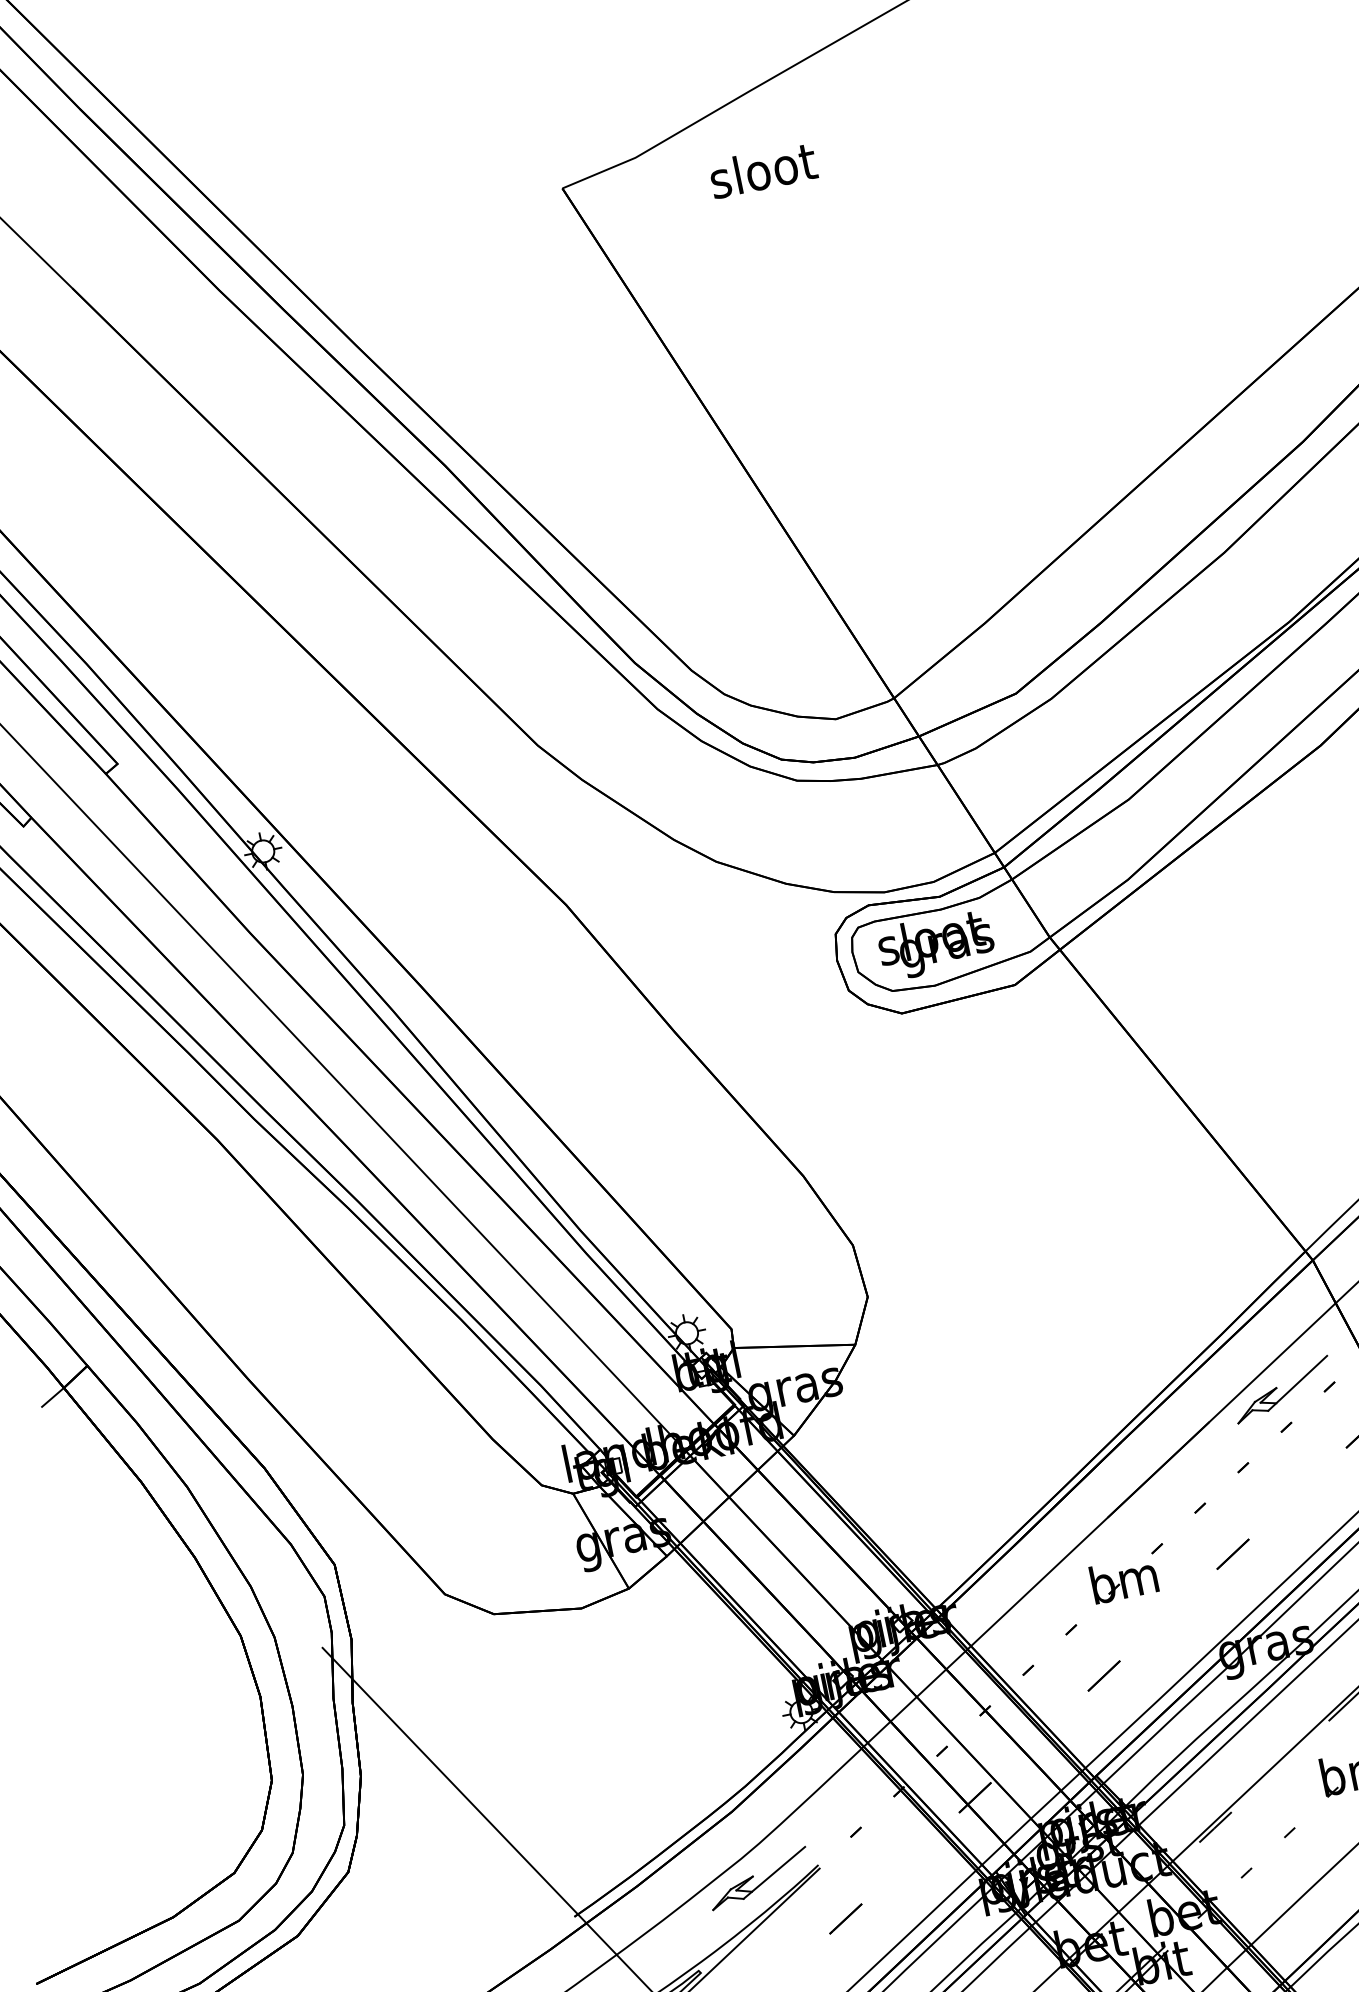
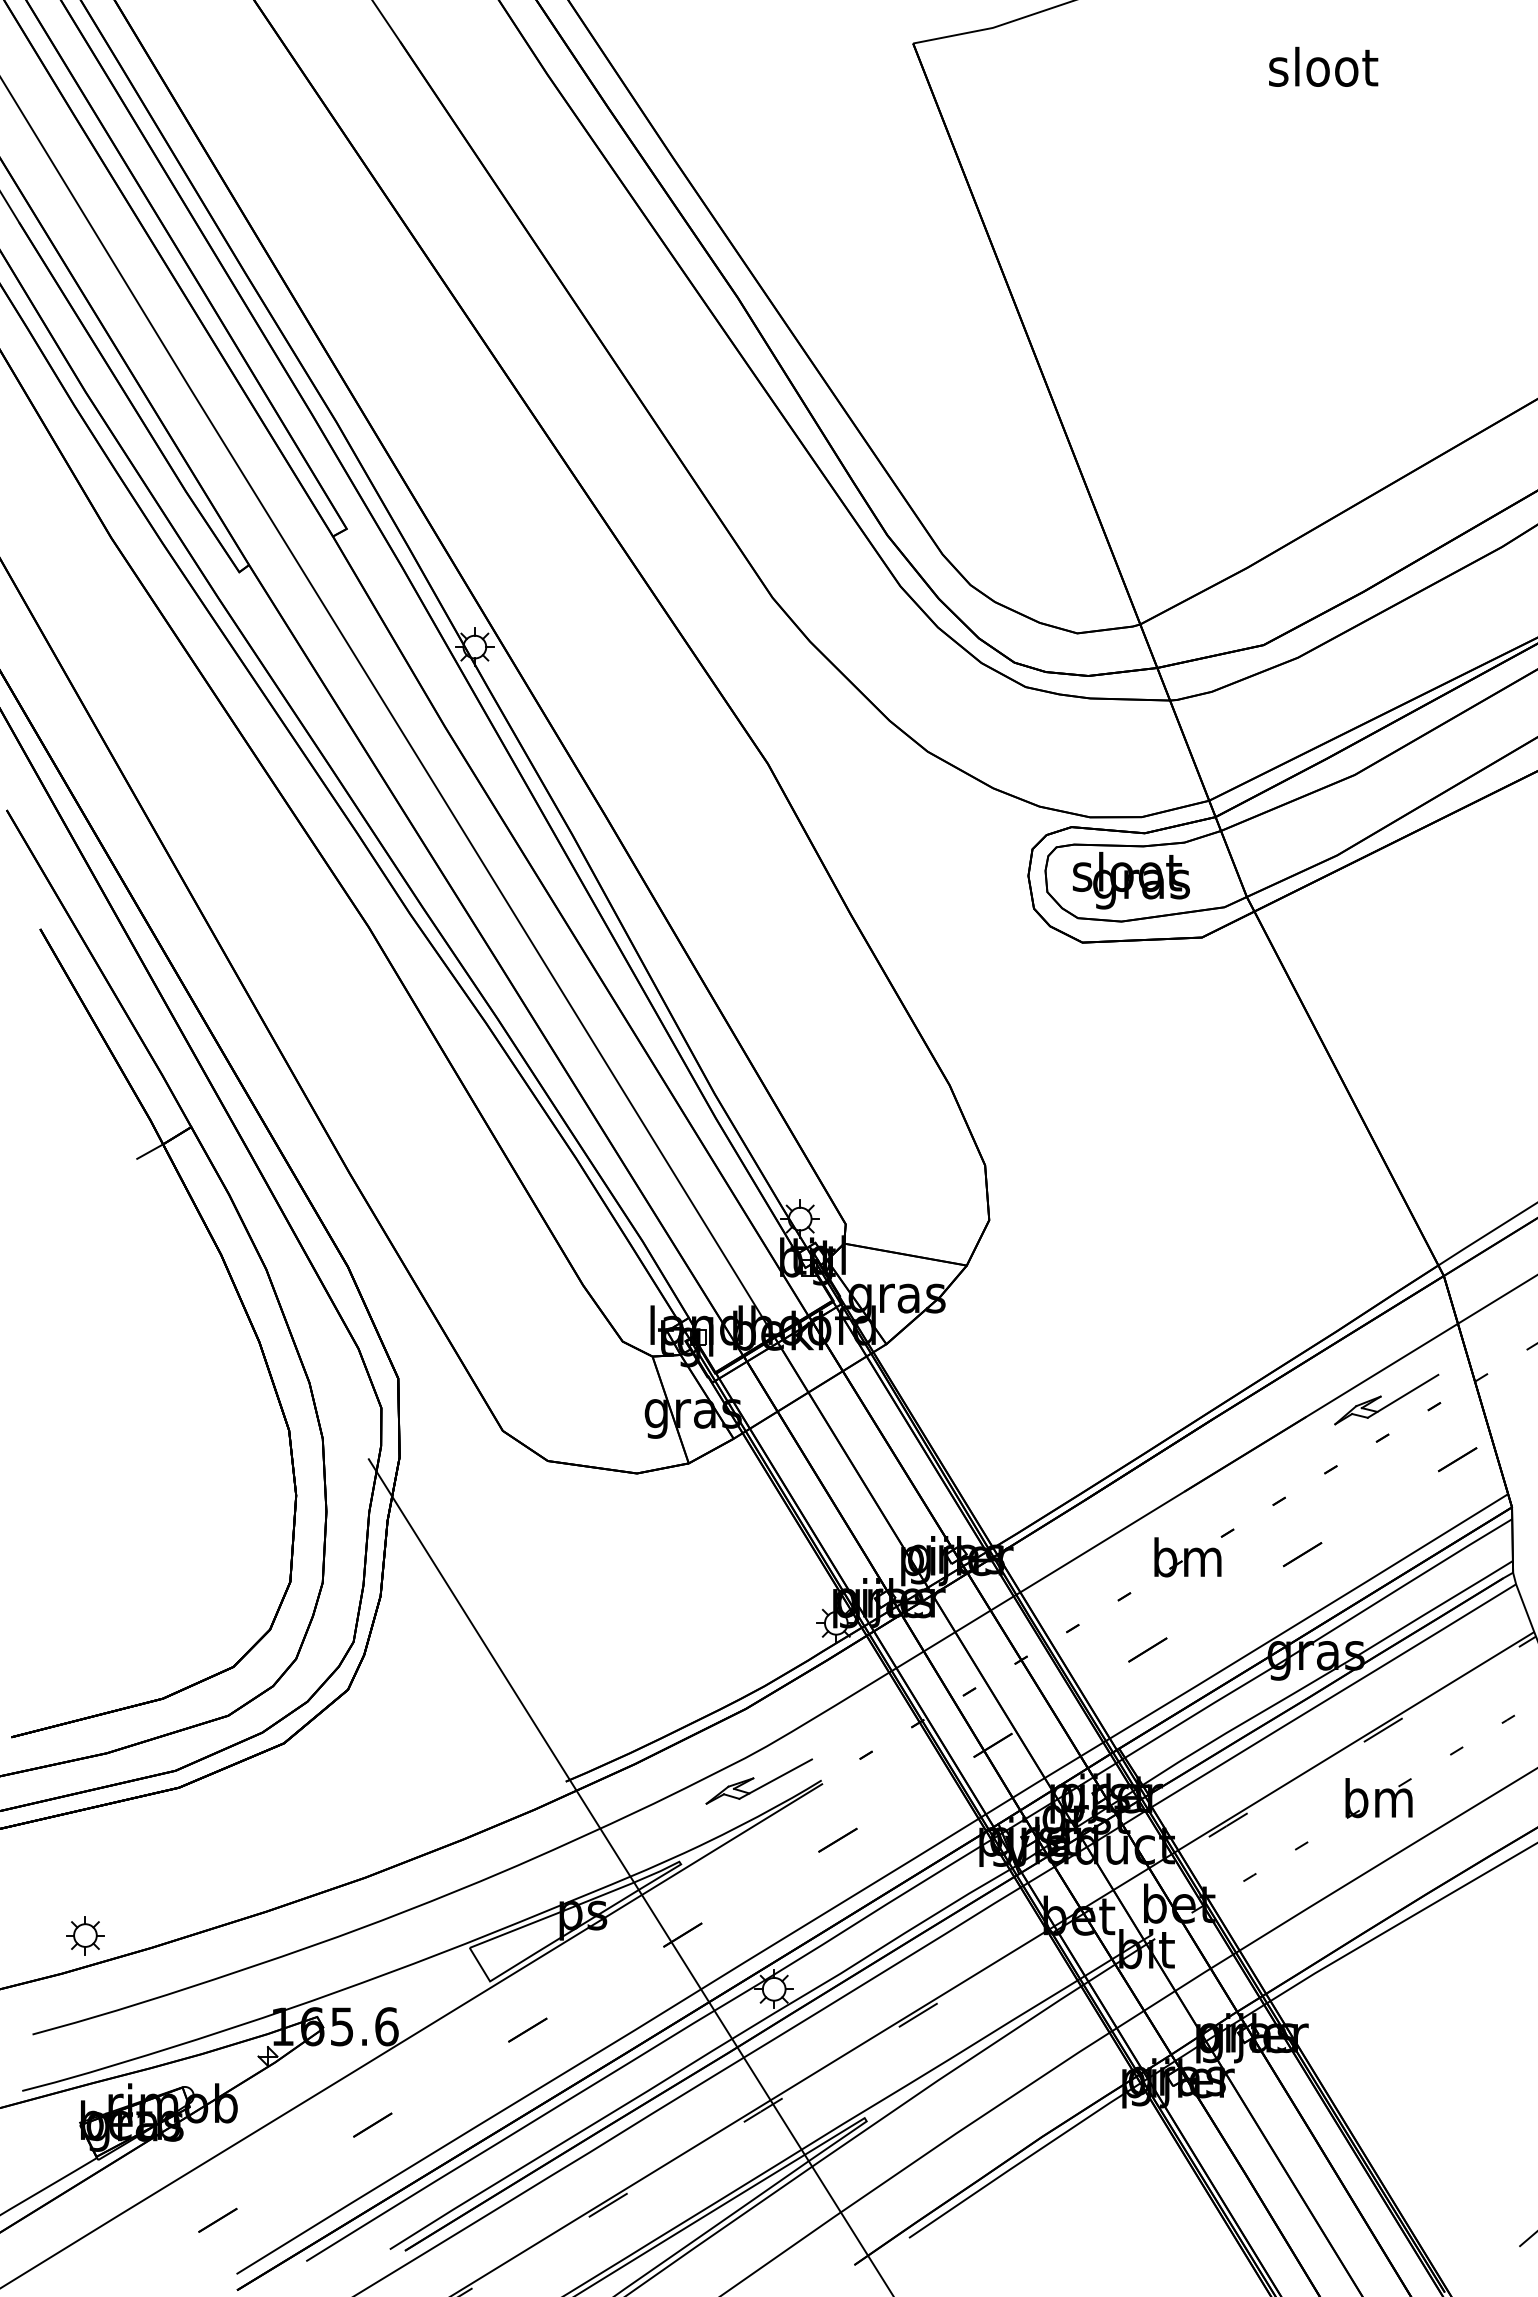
text: (763, 169) -> (1323, 66), moved

